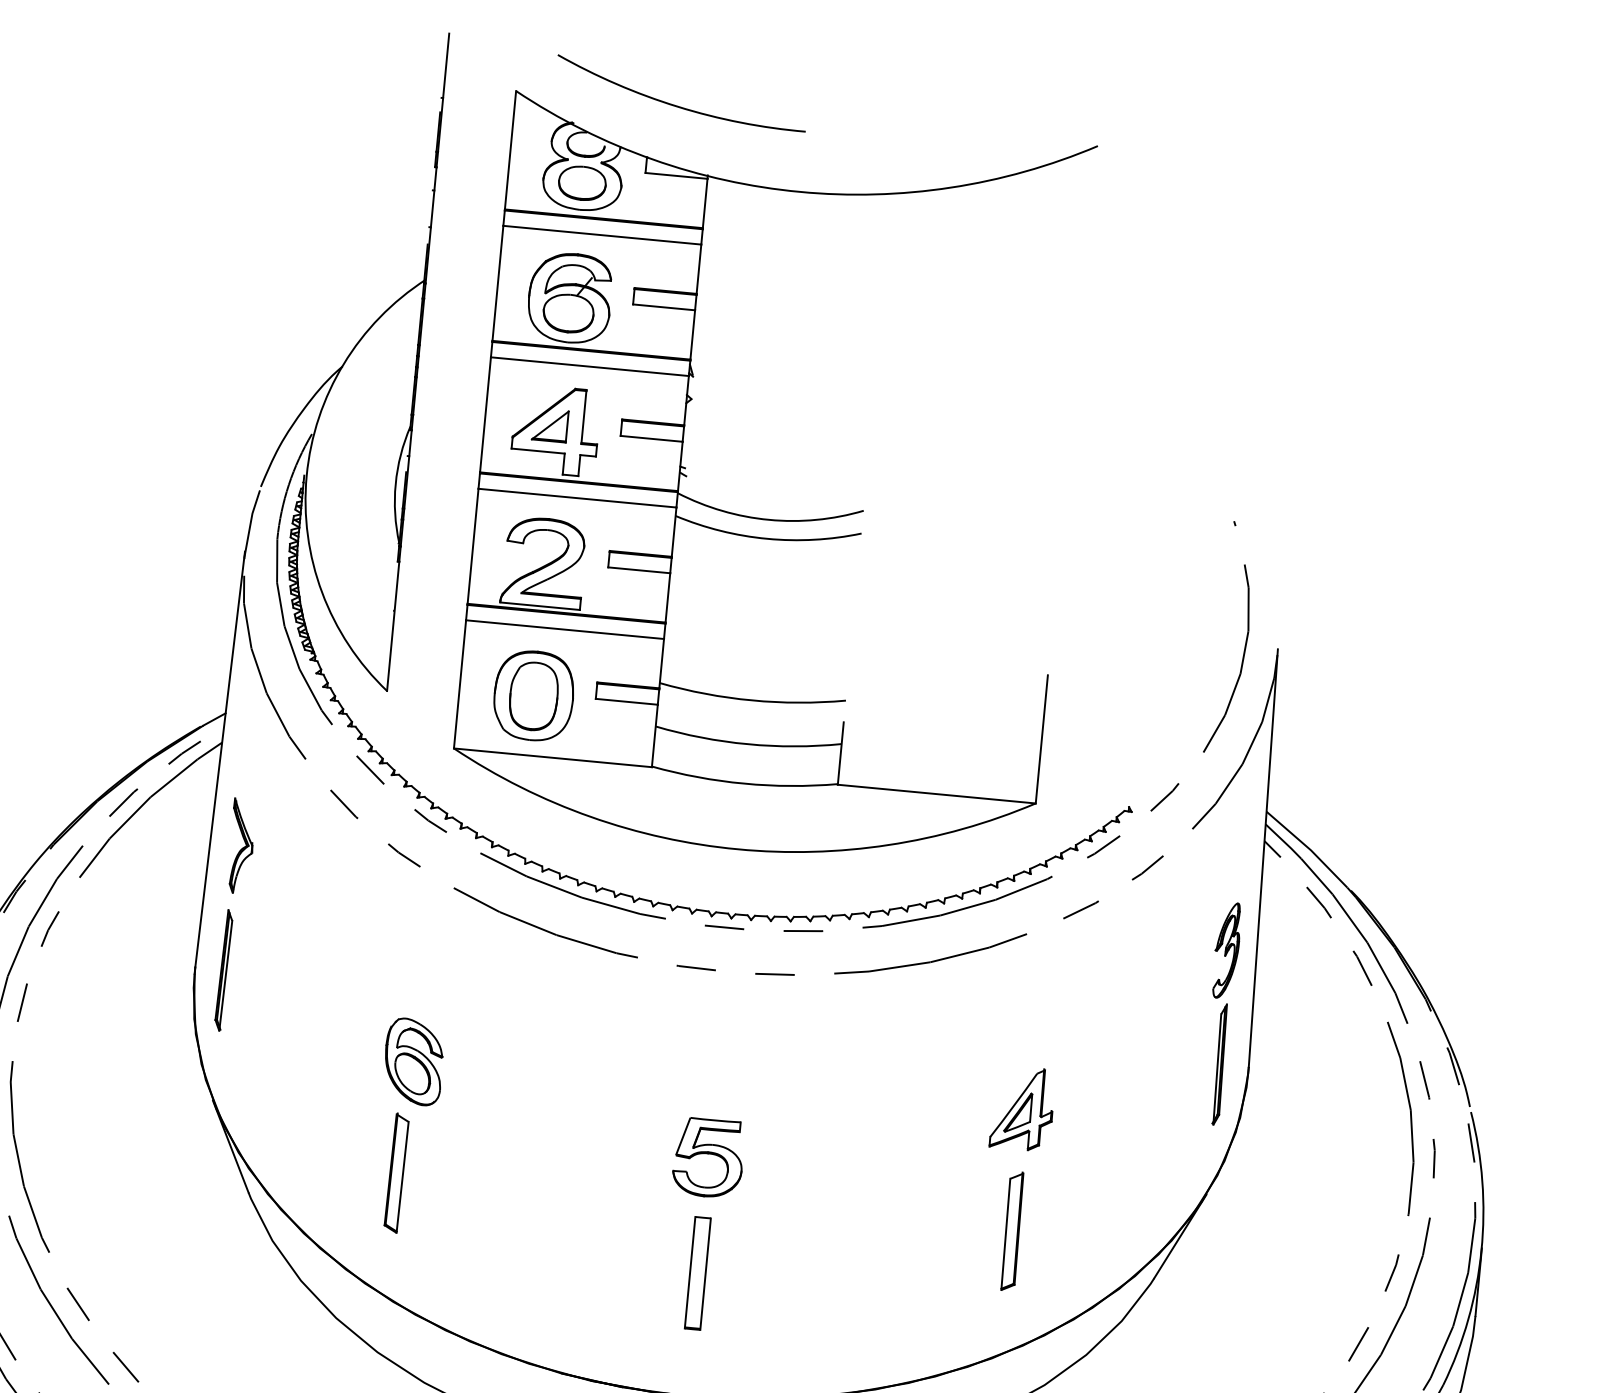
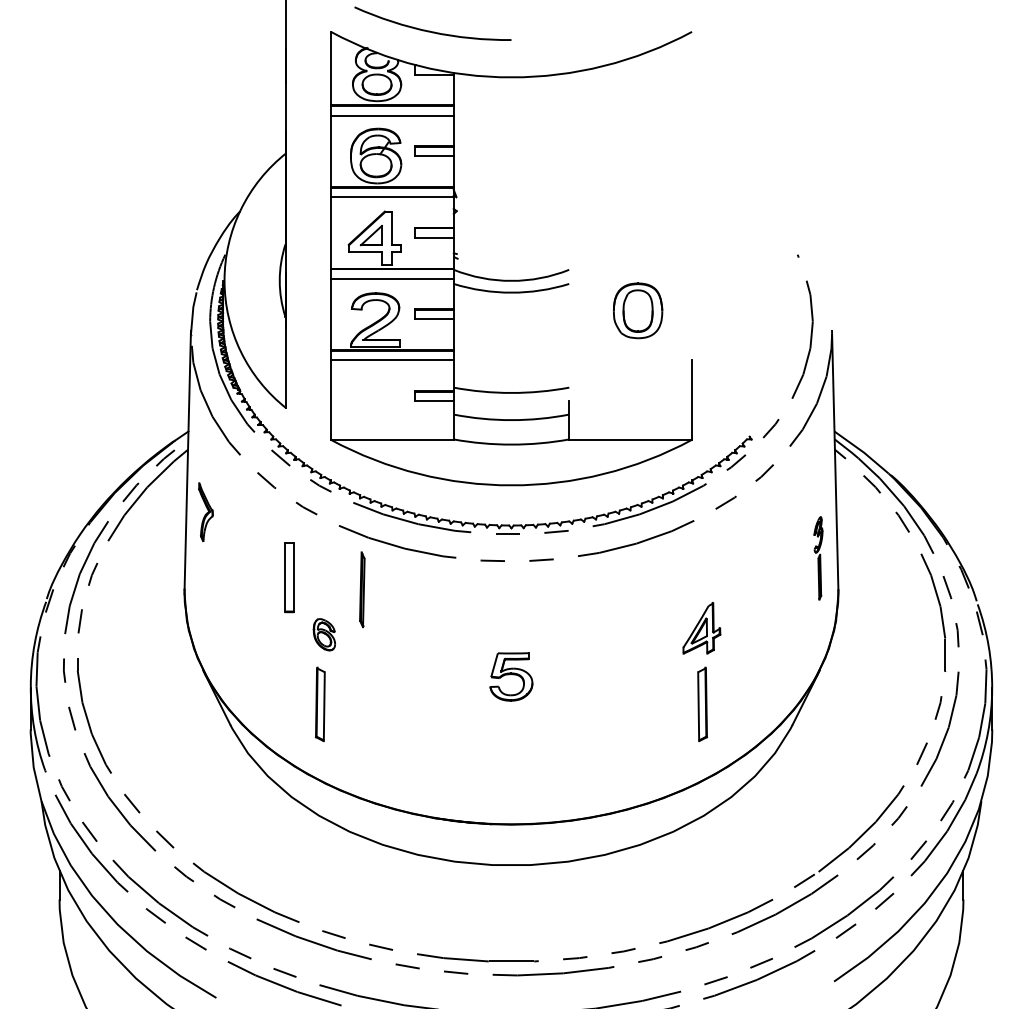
part: (534, 695) -> (638, 310), moved
part: (224, 970) -> (362, 589), moved
part: (1221, 1013) -> (818, 558), size x0.6
part: (413, 1061) -> (324, 634), size x0.6
part: (697, 1273) -> (289, 577), moved

